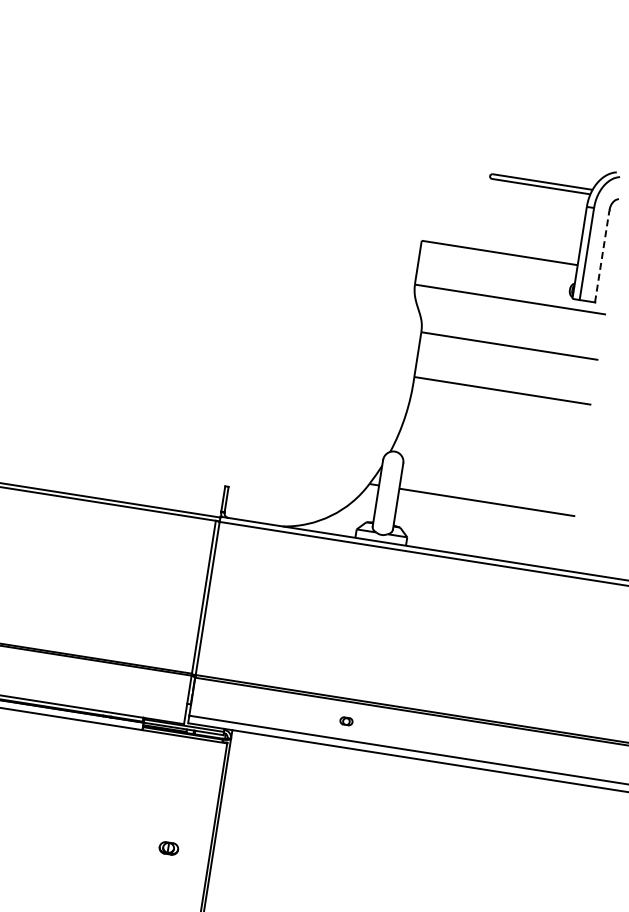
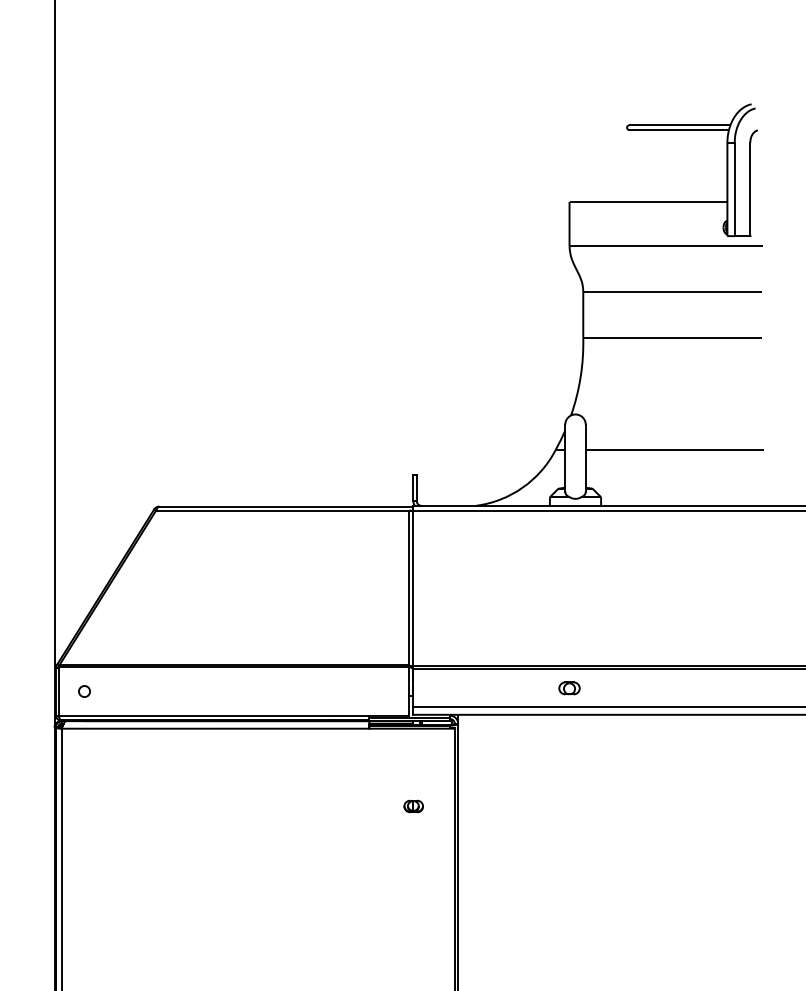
line: (602, 256) -> (750, 189), dashed -> solid
part: (346, 721) -> (569, 688), size x1.67
part: (168, 848) -> (413, 806), moved

